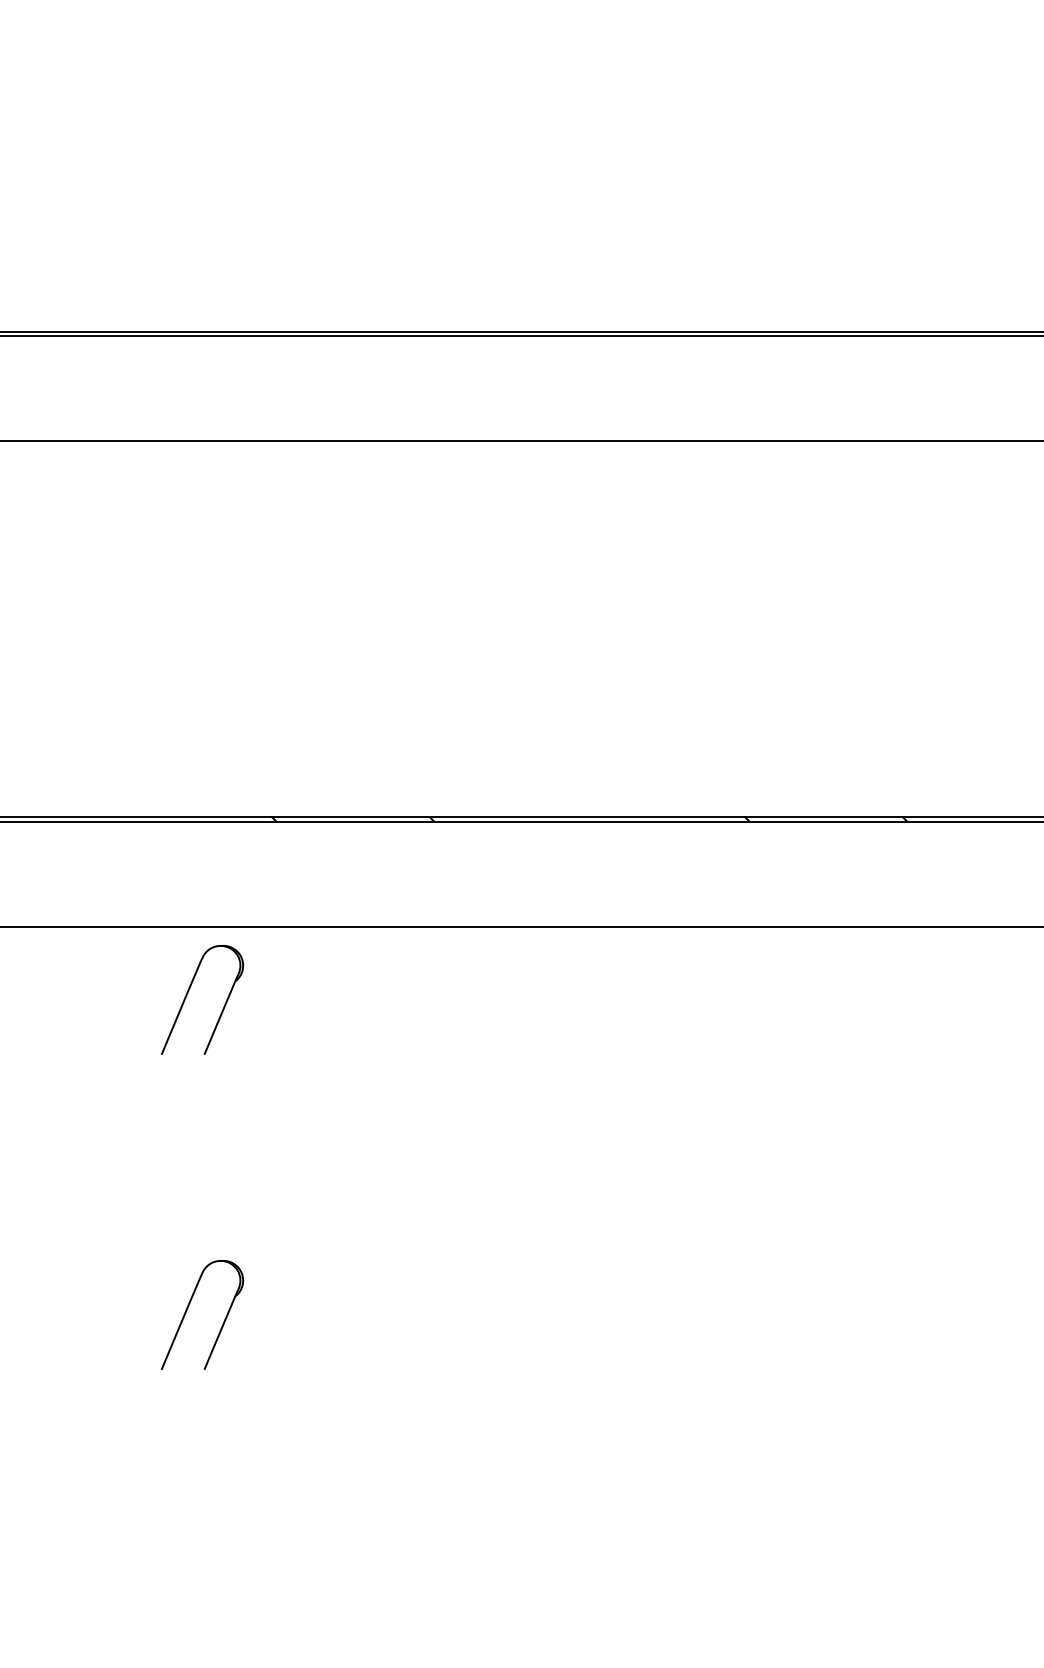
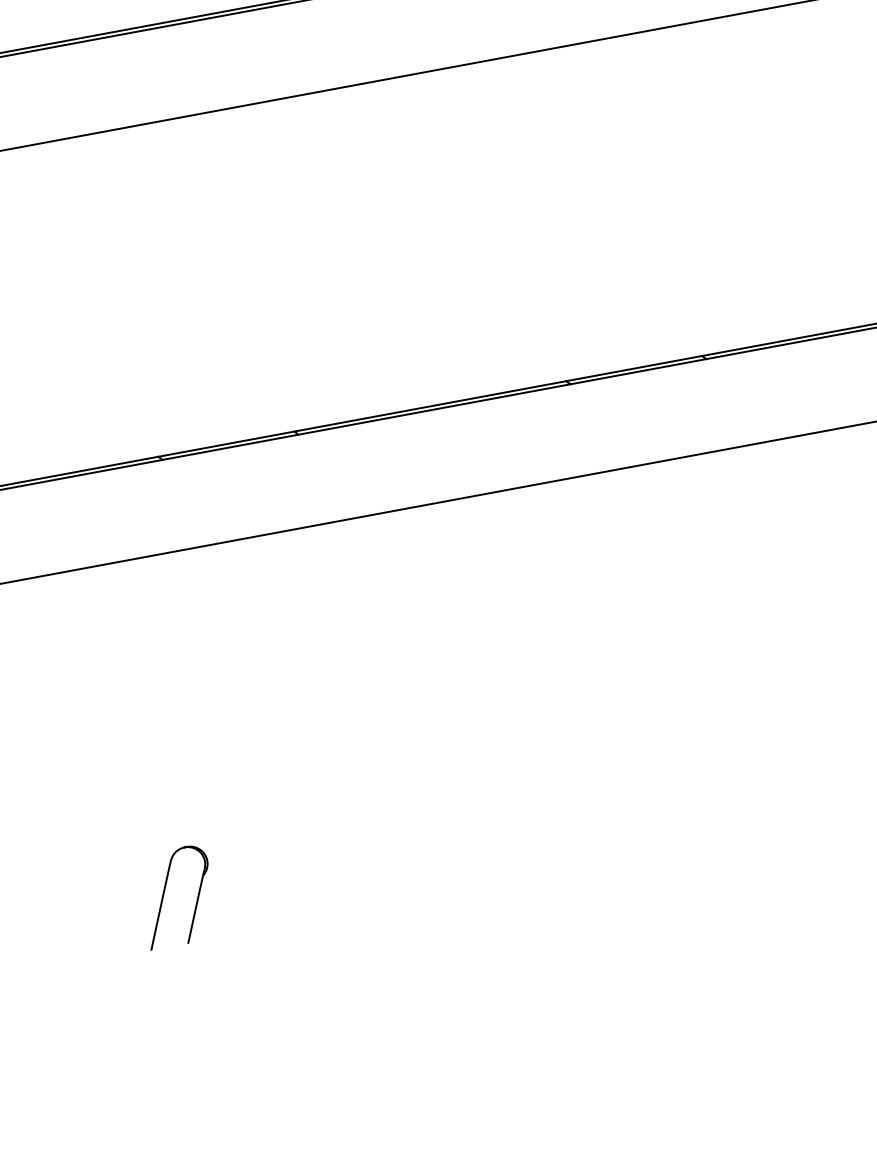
part: (188, 993) -> (114, 622), removed

